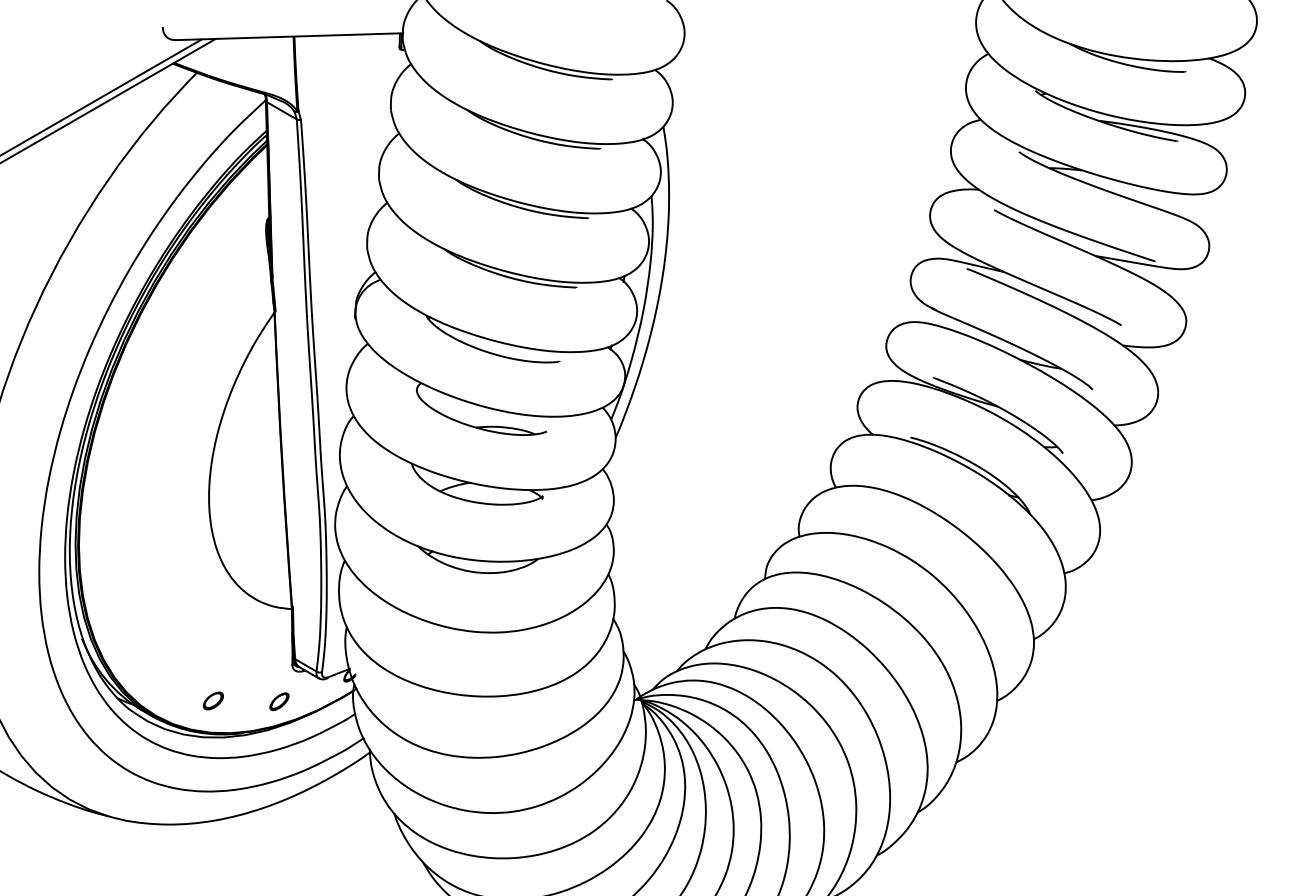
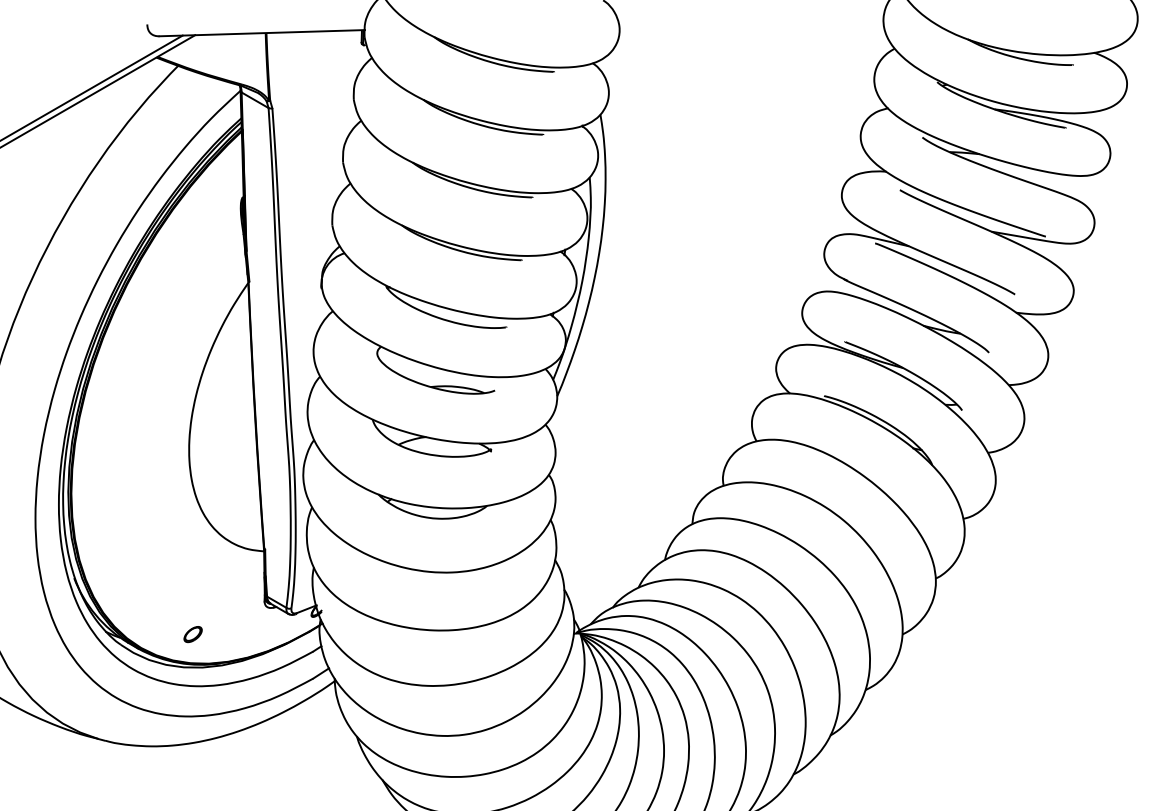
part: (279, 701) -> (252, 634), removed

